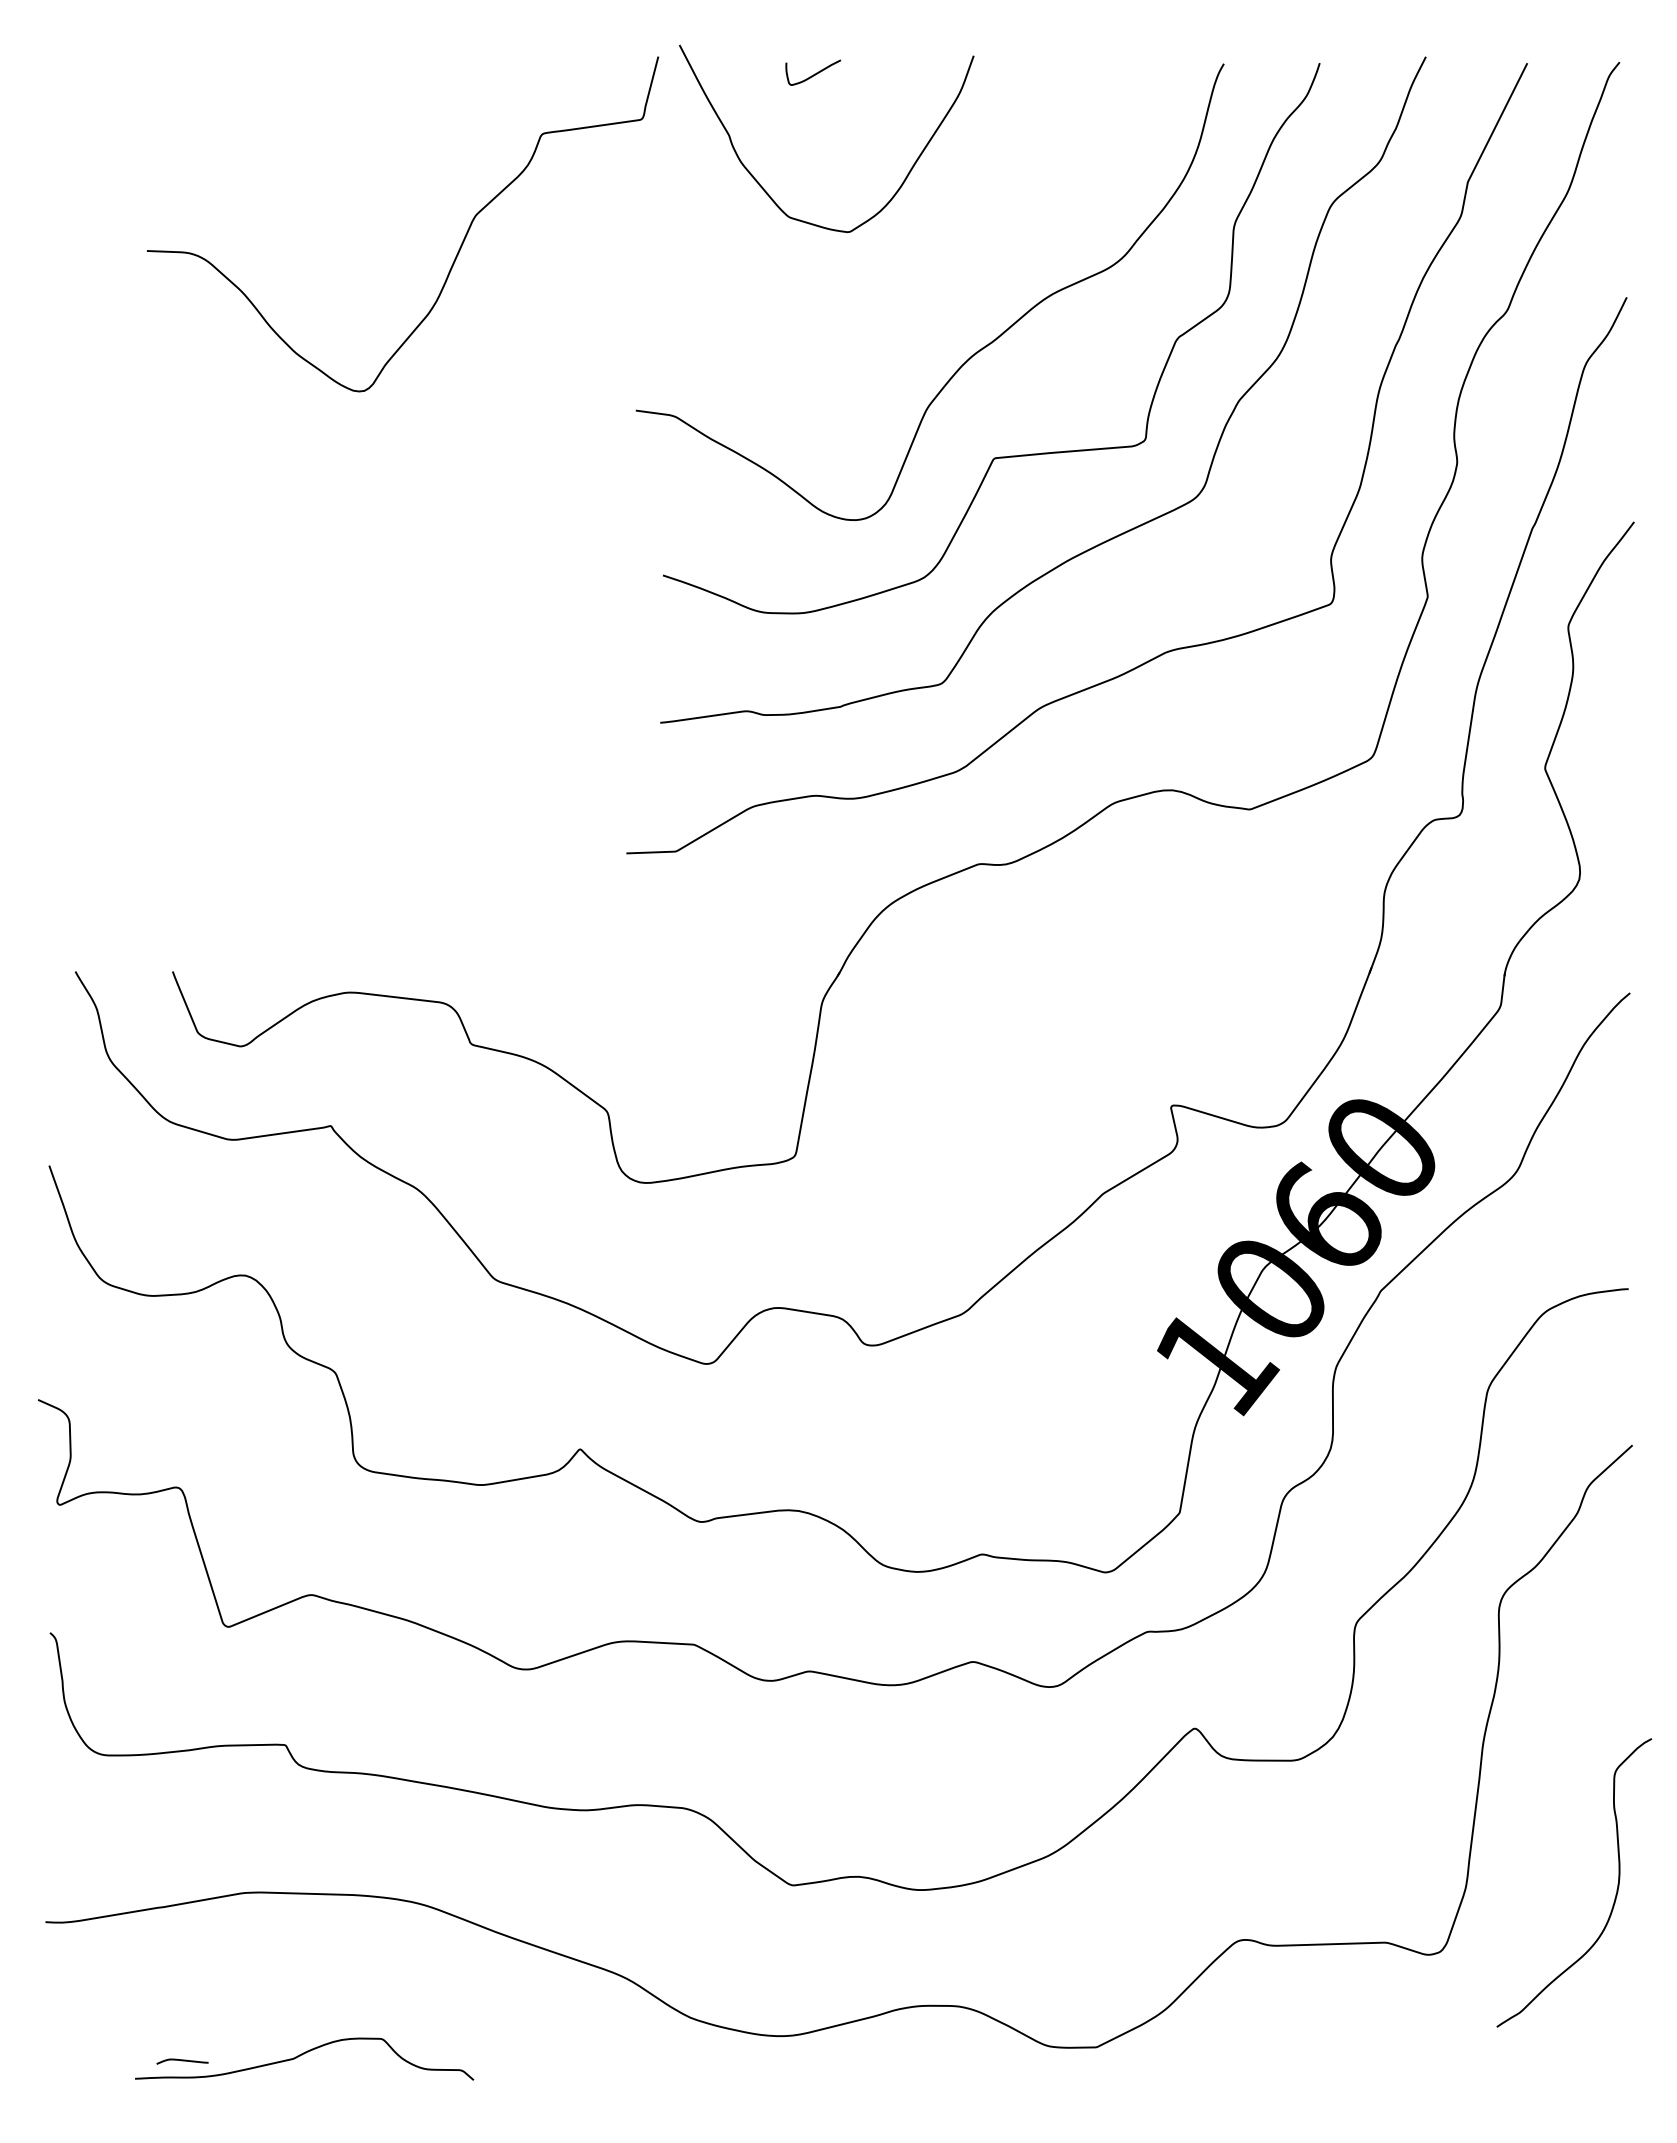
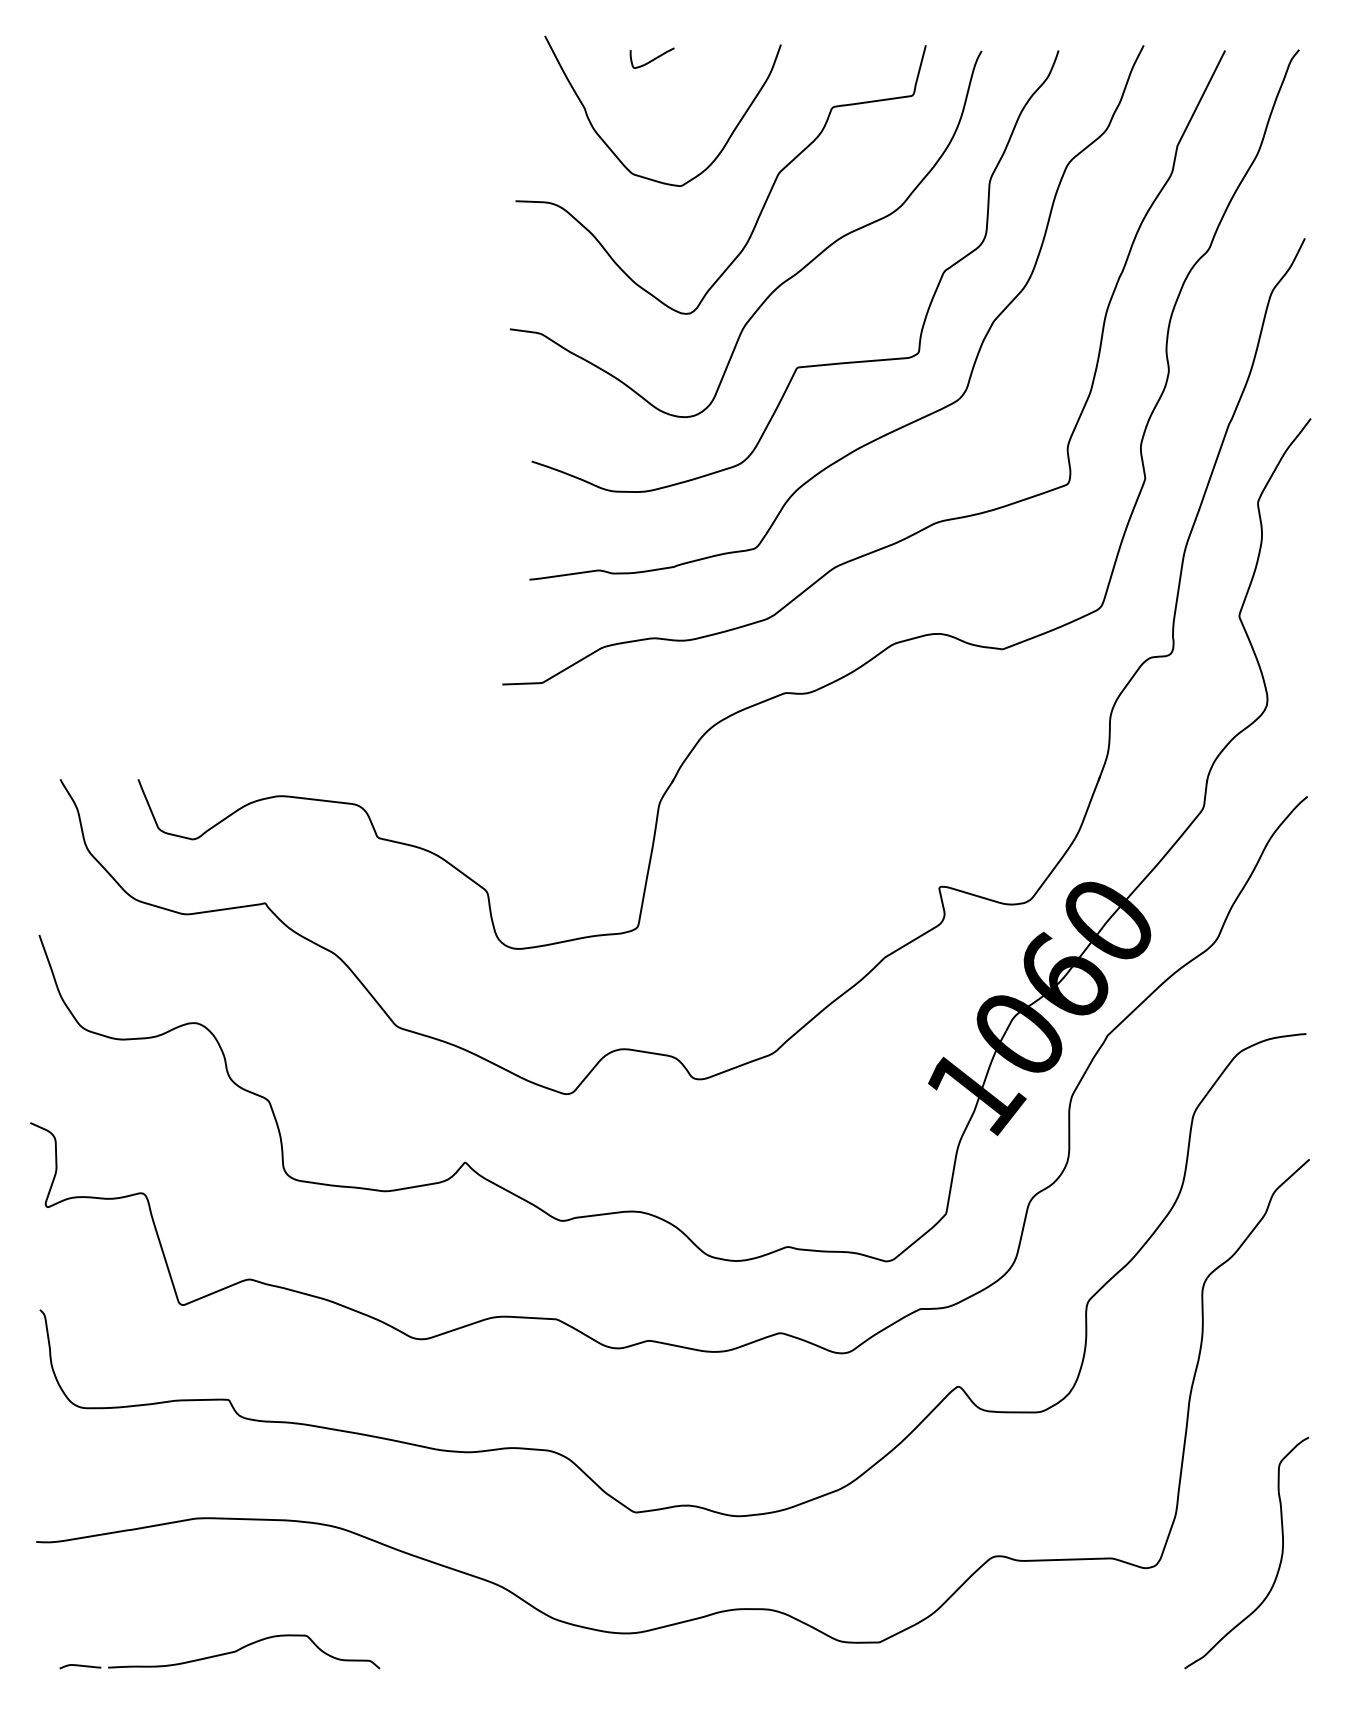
curve: (458, 249) -> (765, 200), moved
curve: (1616, 1889) -> (1280, 1558), moved
curve: (182, 2061) -> (80, 1666), moved

